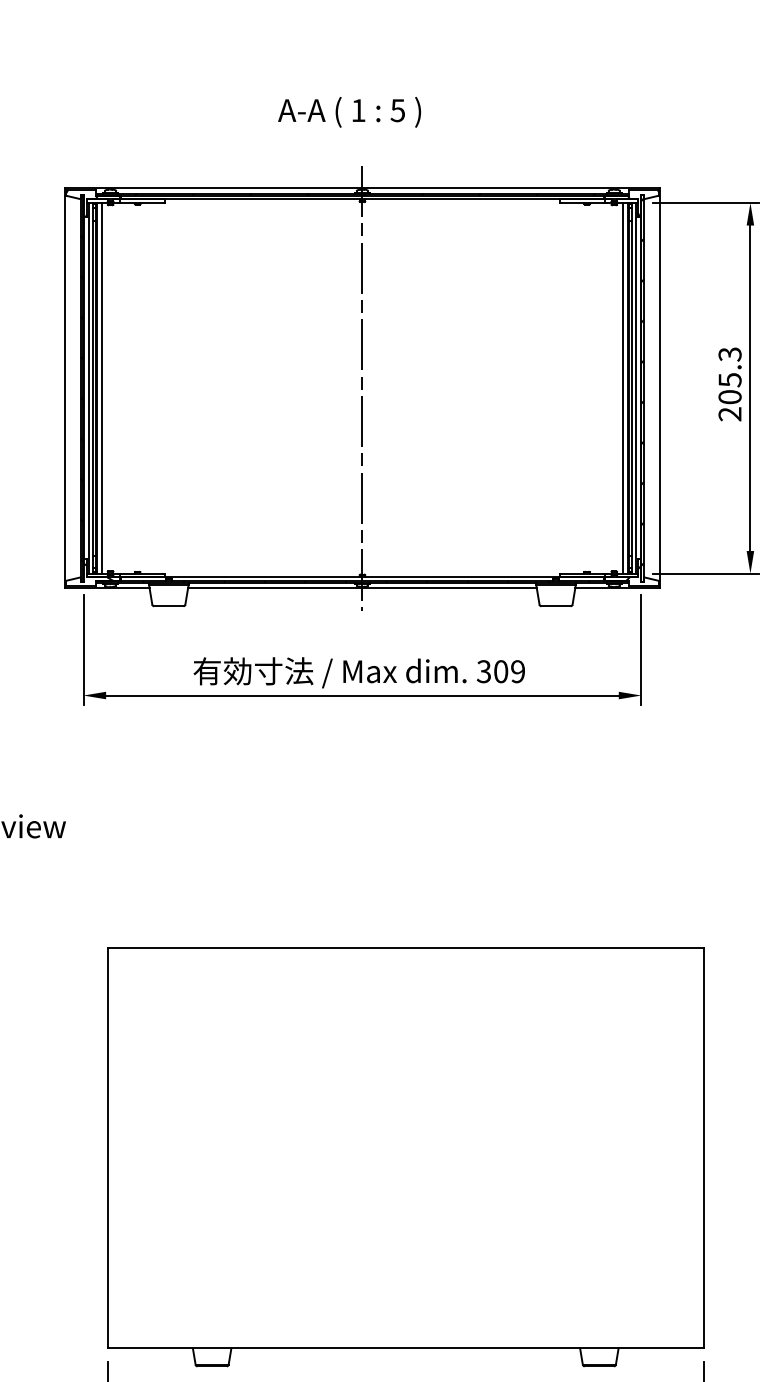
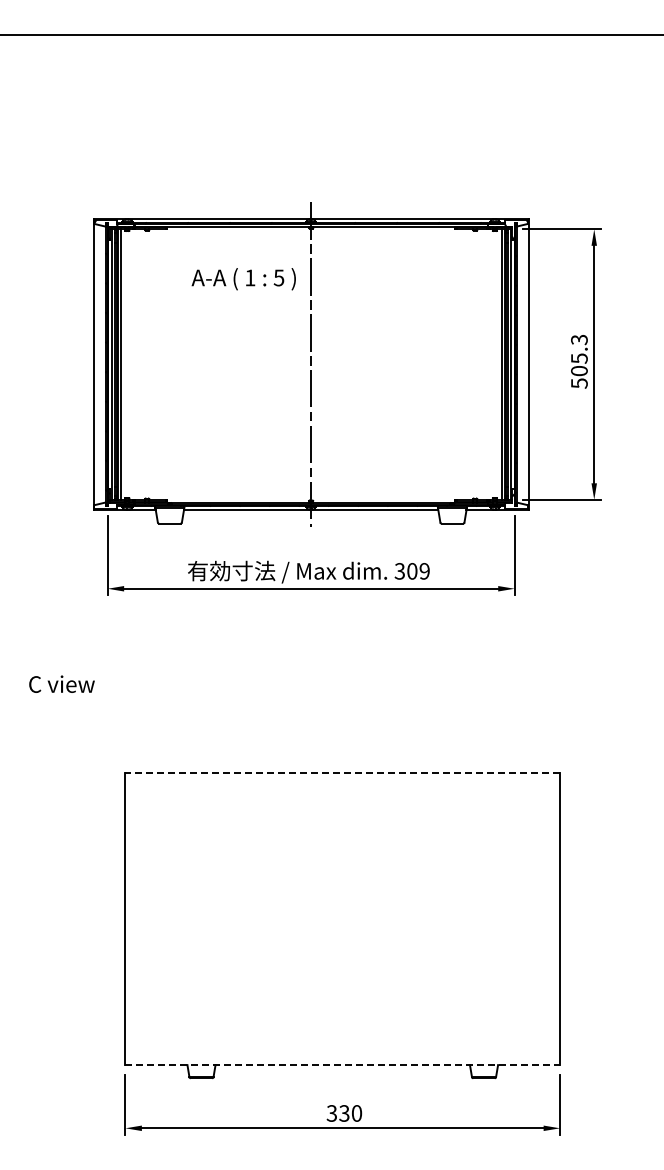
text: (349, 112) -> (243, 279), moved
text: (730, 414) -> (579, 383), 205.3 -> 505.3
line: (405, 948) -> (342, 773), solid -> dashed
line: (406, 1348) -> (343, 1065), solid -> dashed

